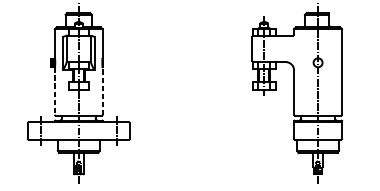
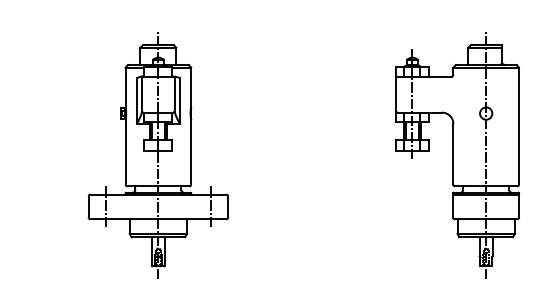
line: (102, 90) -> (191, 151), dashed -> solid
line: (54, 91) -> (125, 152), dashed -> solid

